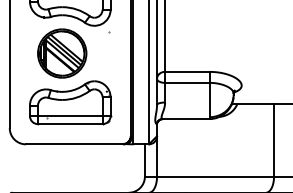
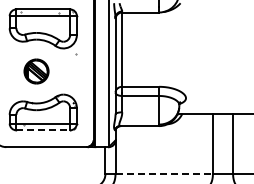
part: (62, 53) -> (36, 71), size x0.6
line: (70, 124) -> (43, 130), solid -> dashed
line: (215, 177) -> (164, 174), solid -> dashed

